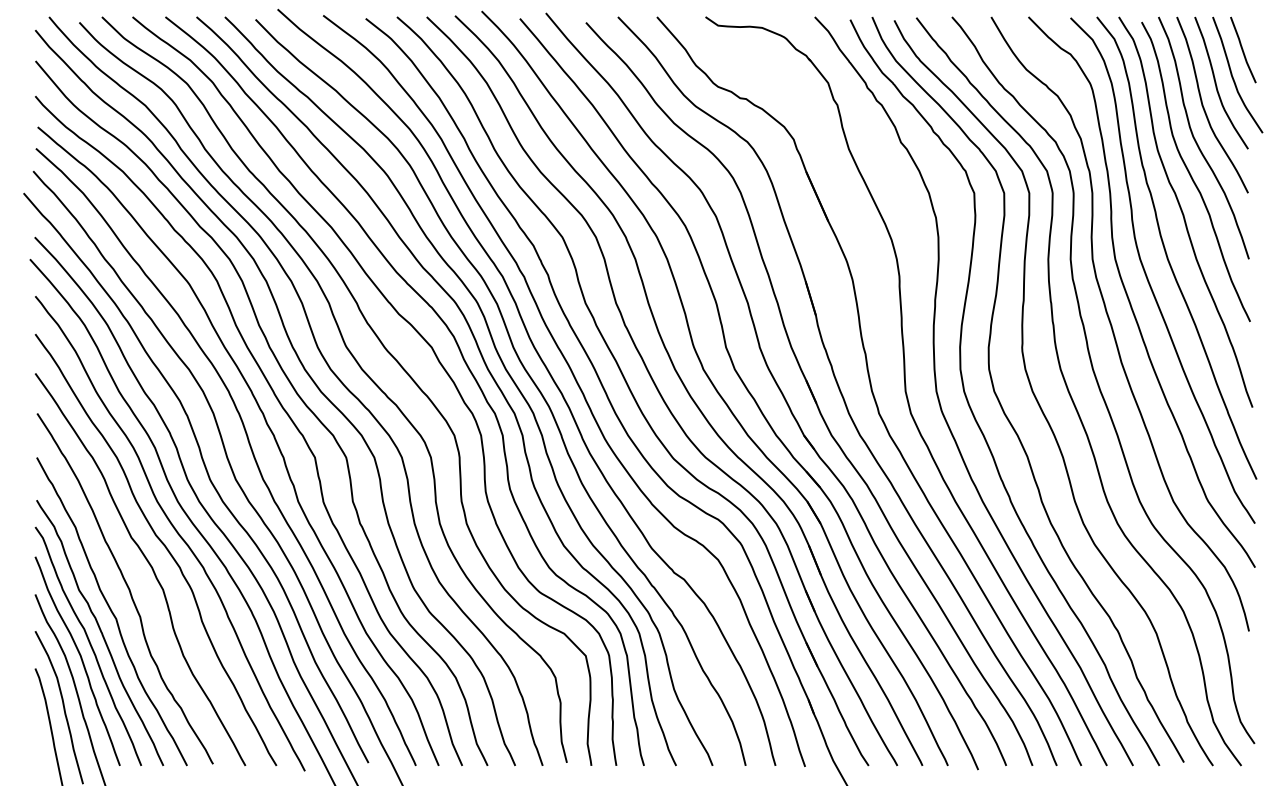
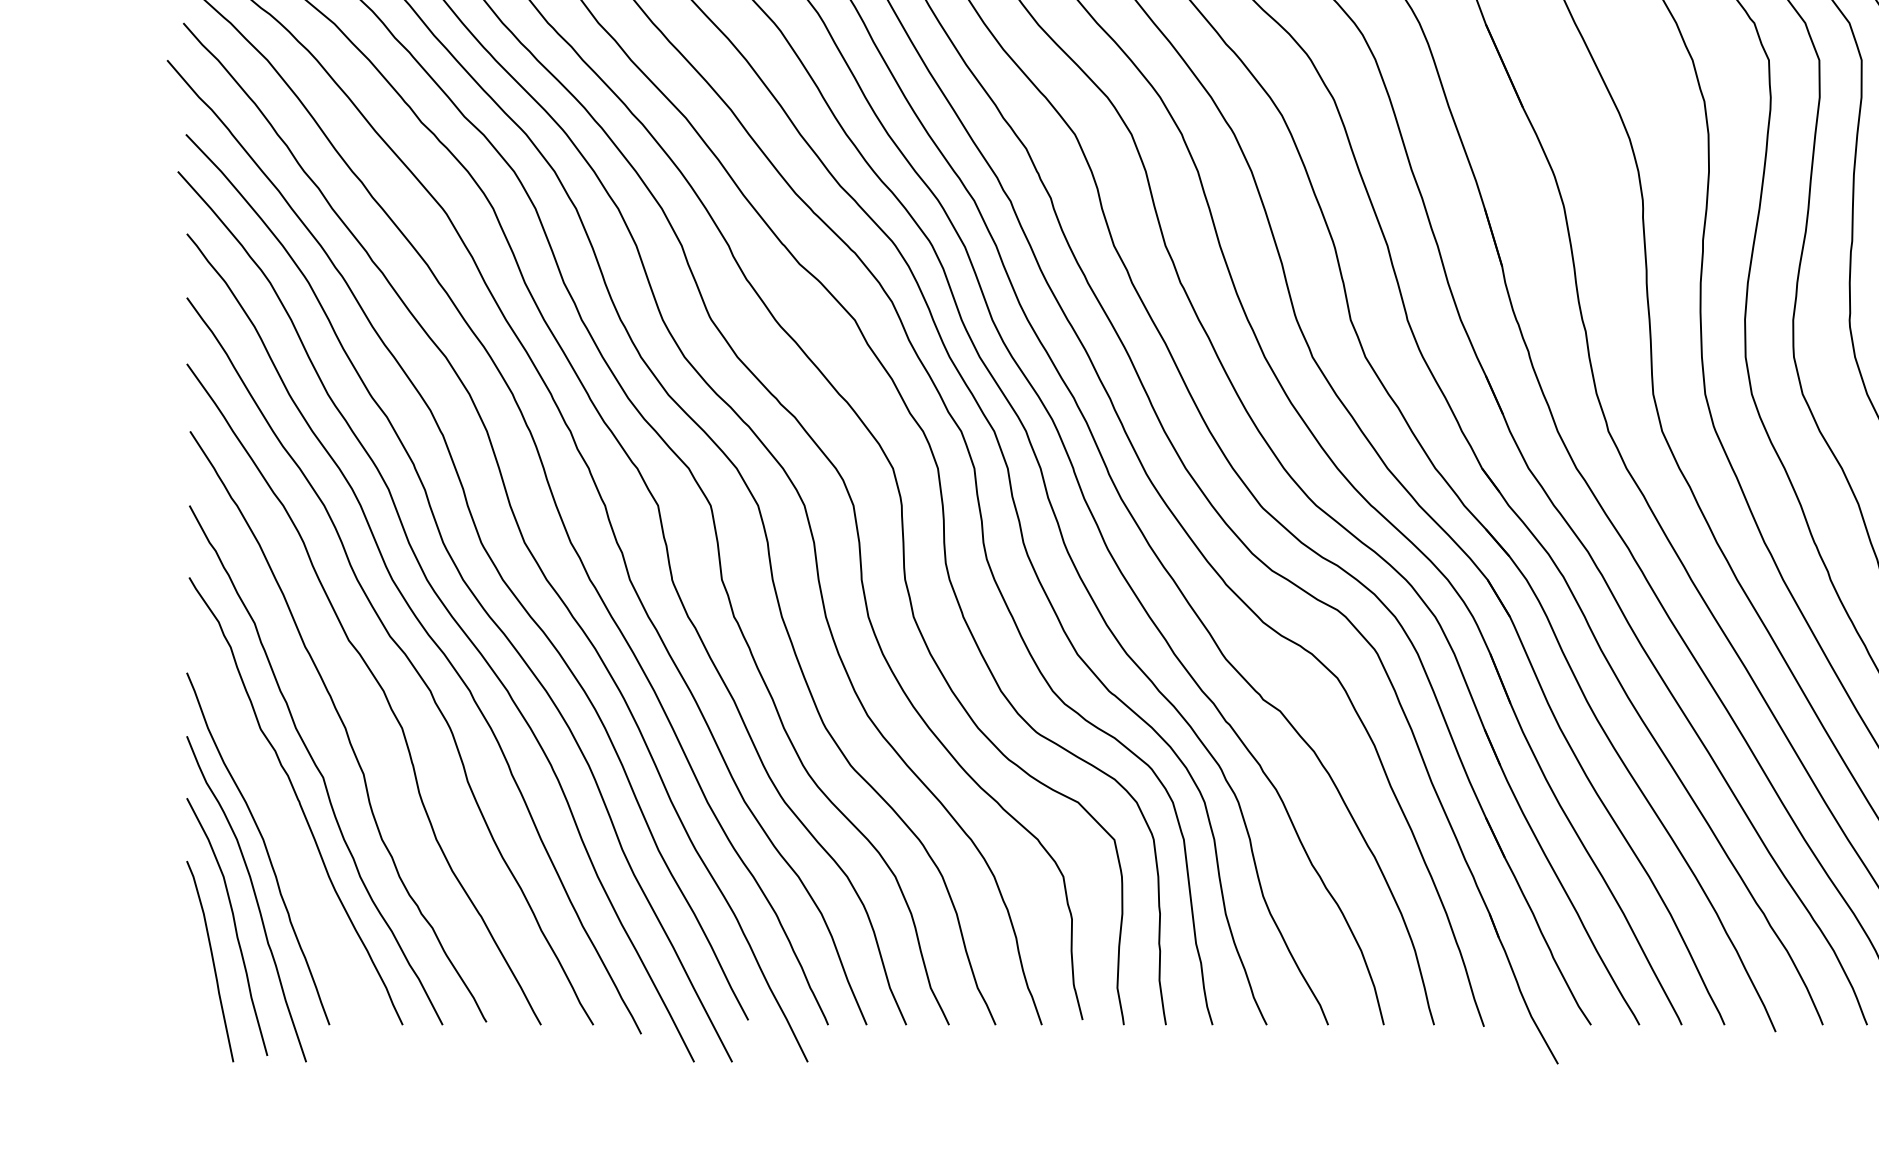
curve: (89, 644) -> (278, 820), removed

